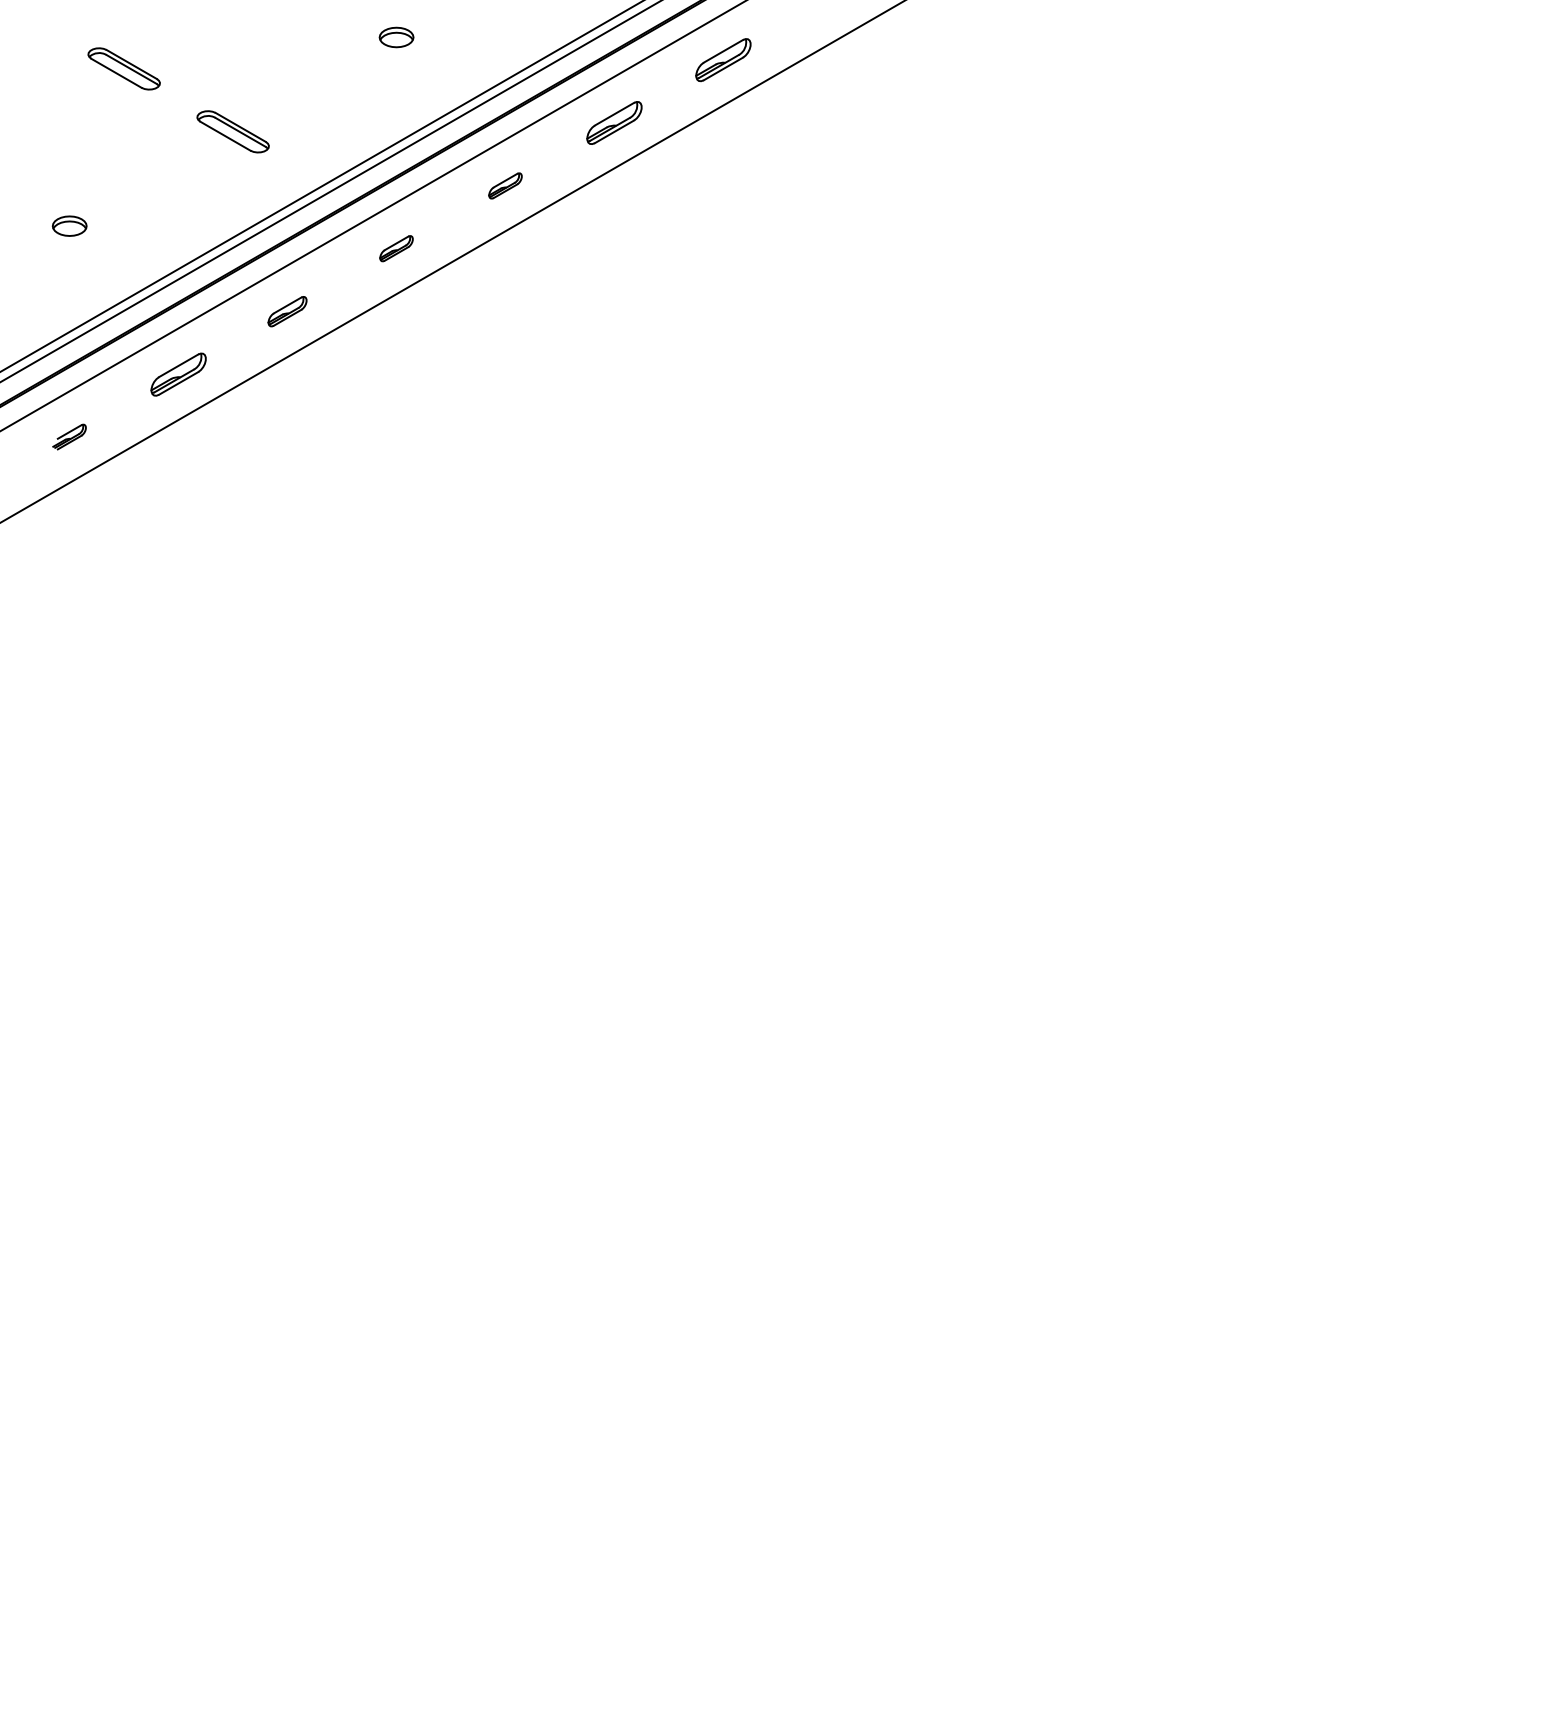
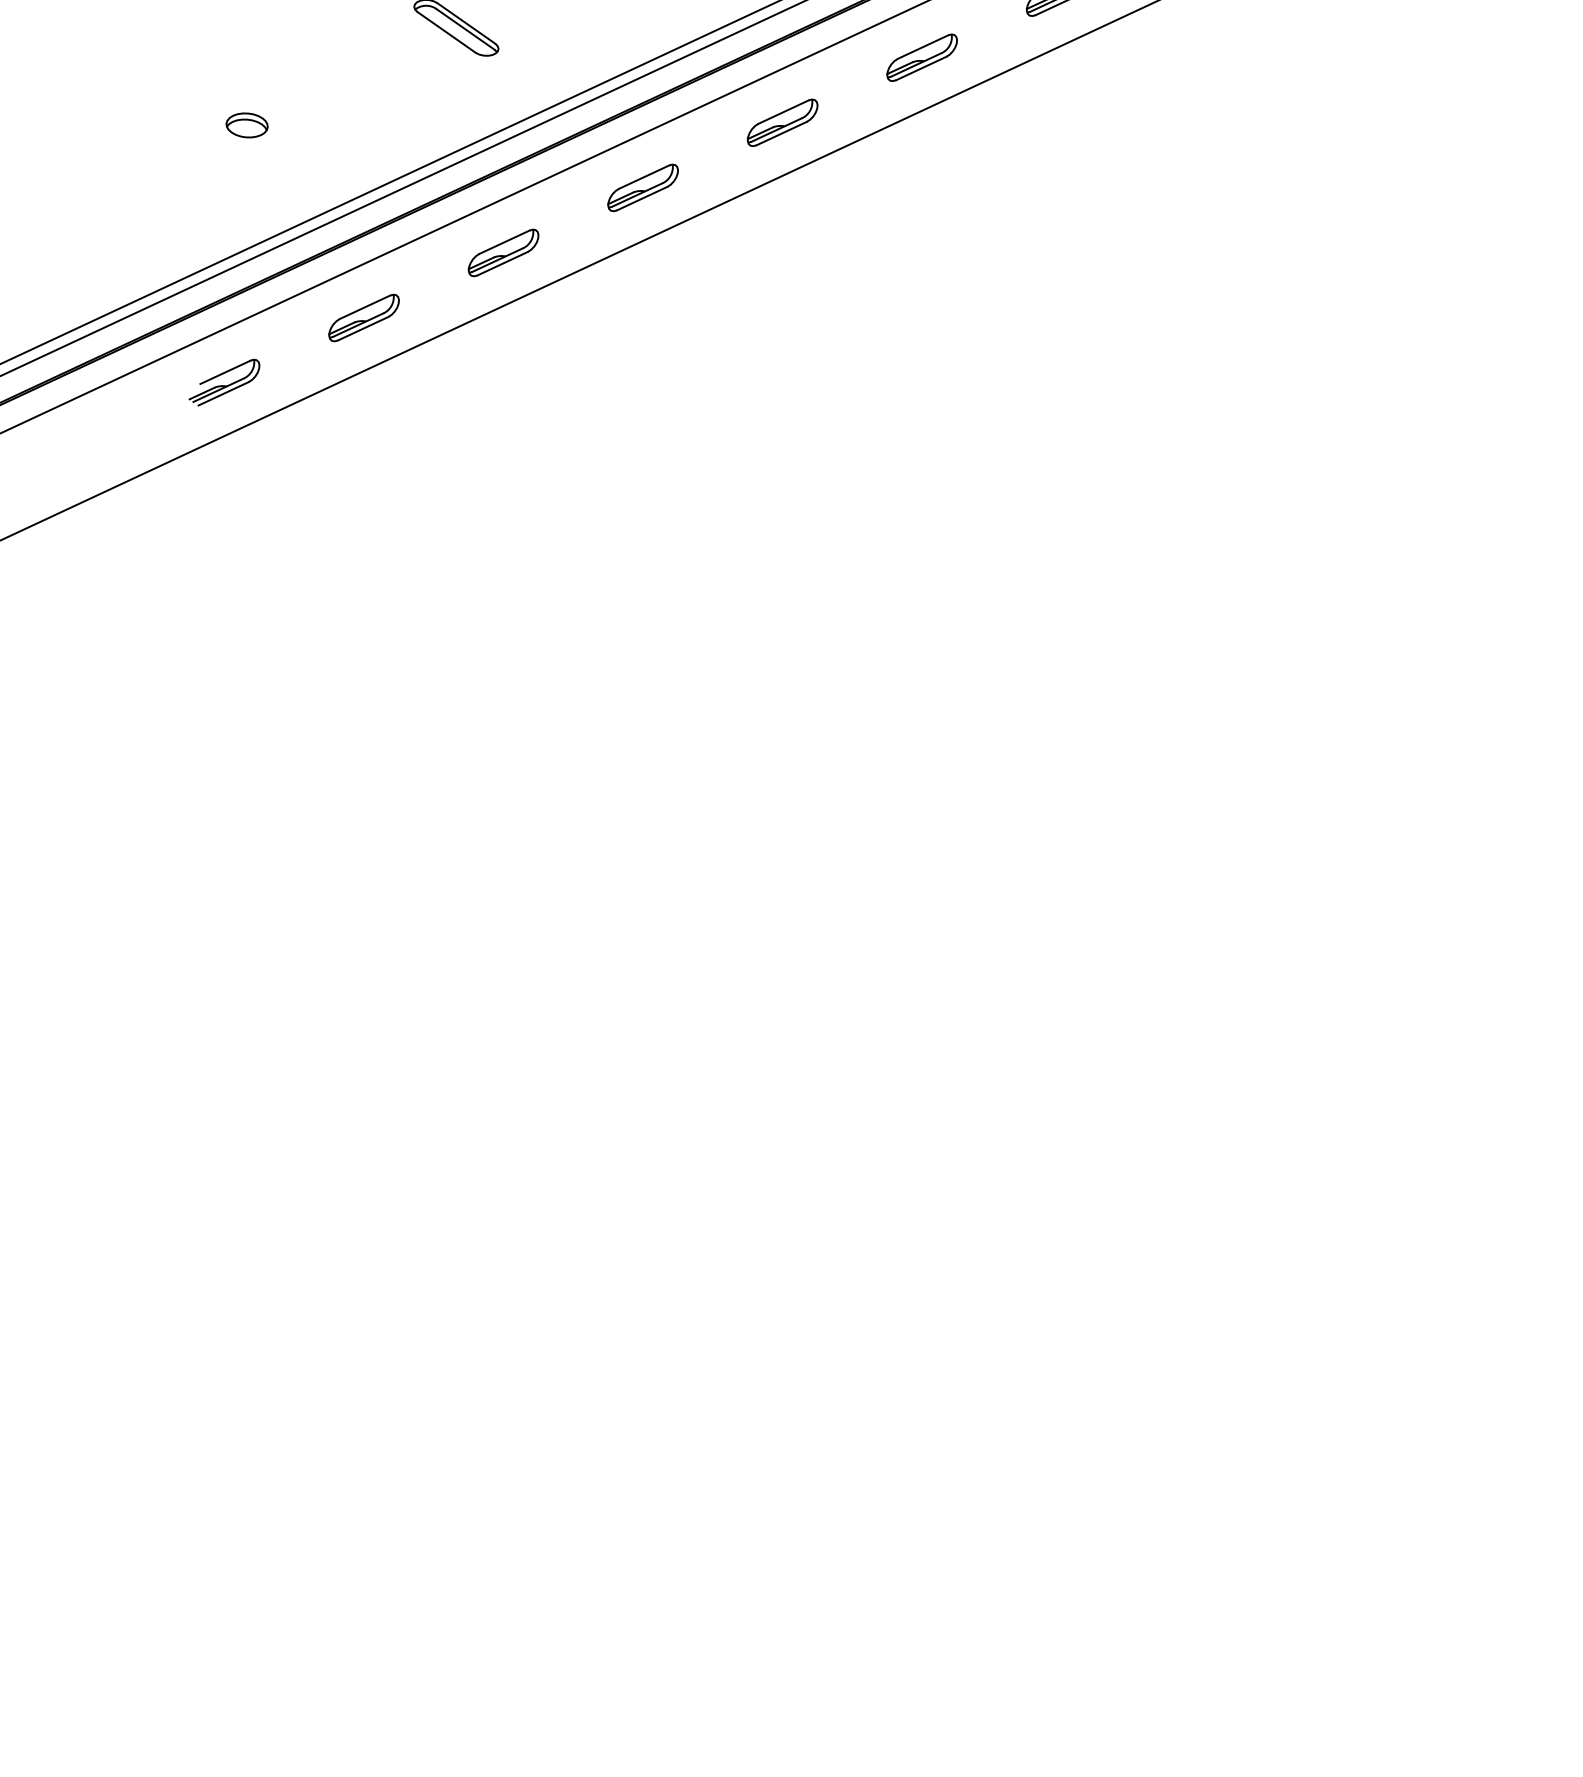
part: (505, 185) -> (782, 122), size x1.67
part: (396, 248) -> (643, 187), size x1.67
part: (287, 311) -> (503, 252), size x1.43
part: (69, 436) -> (224, 381), size x1.67

